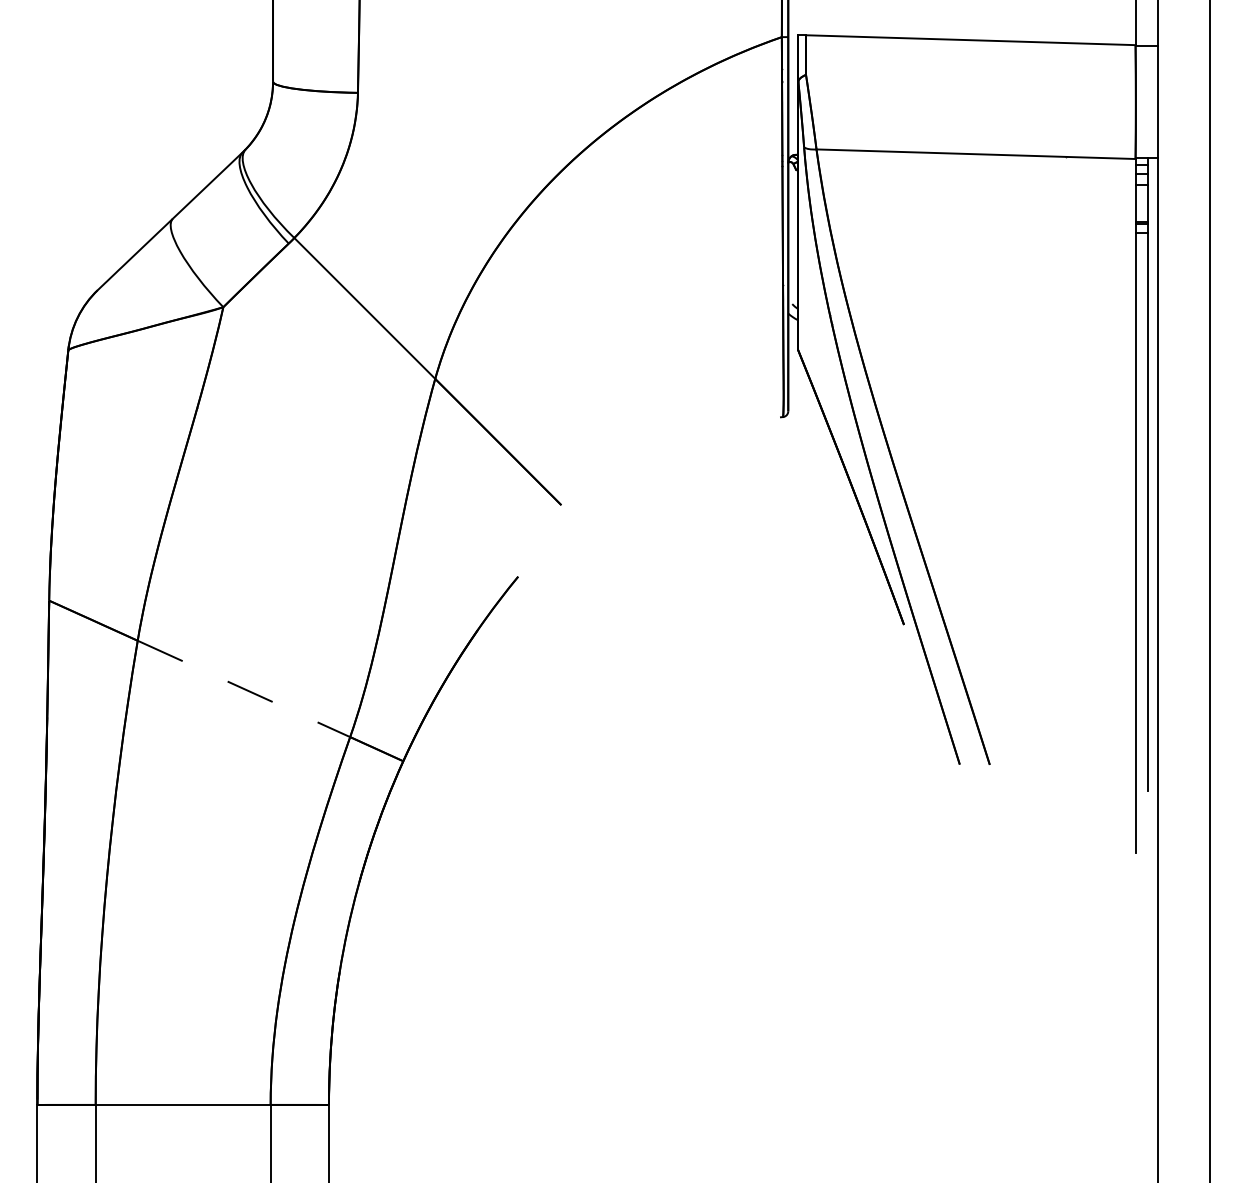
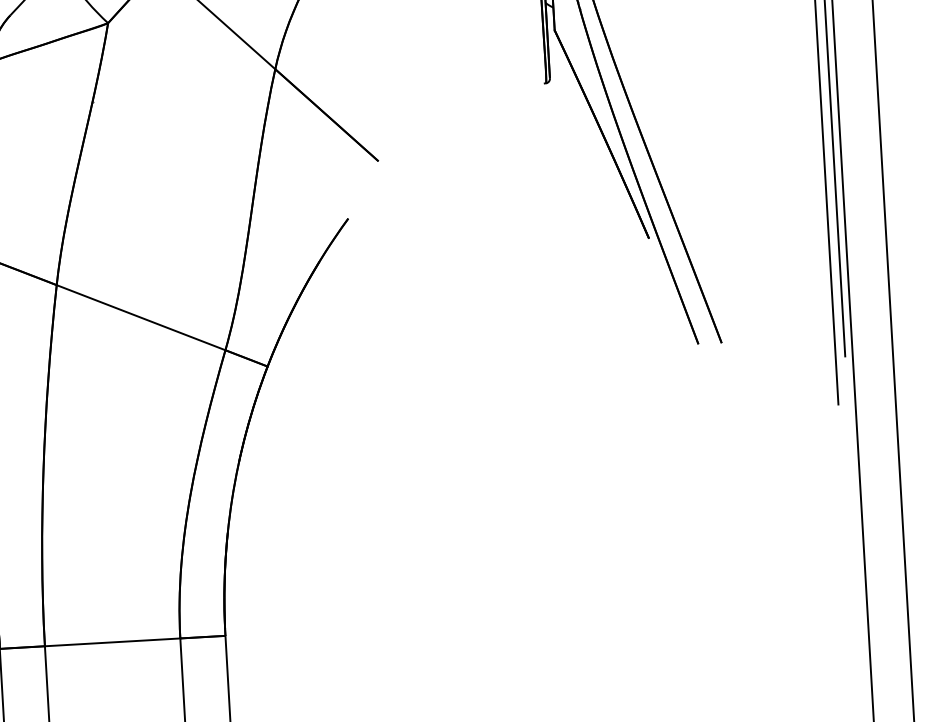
line: (243, 688) -> (140, 317), dashed -> solid

